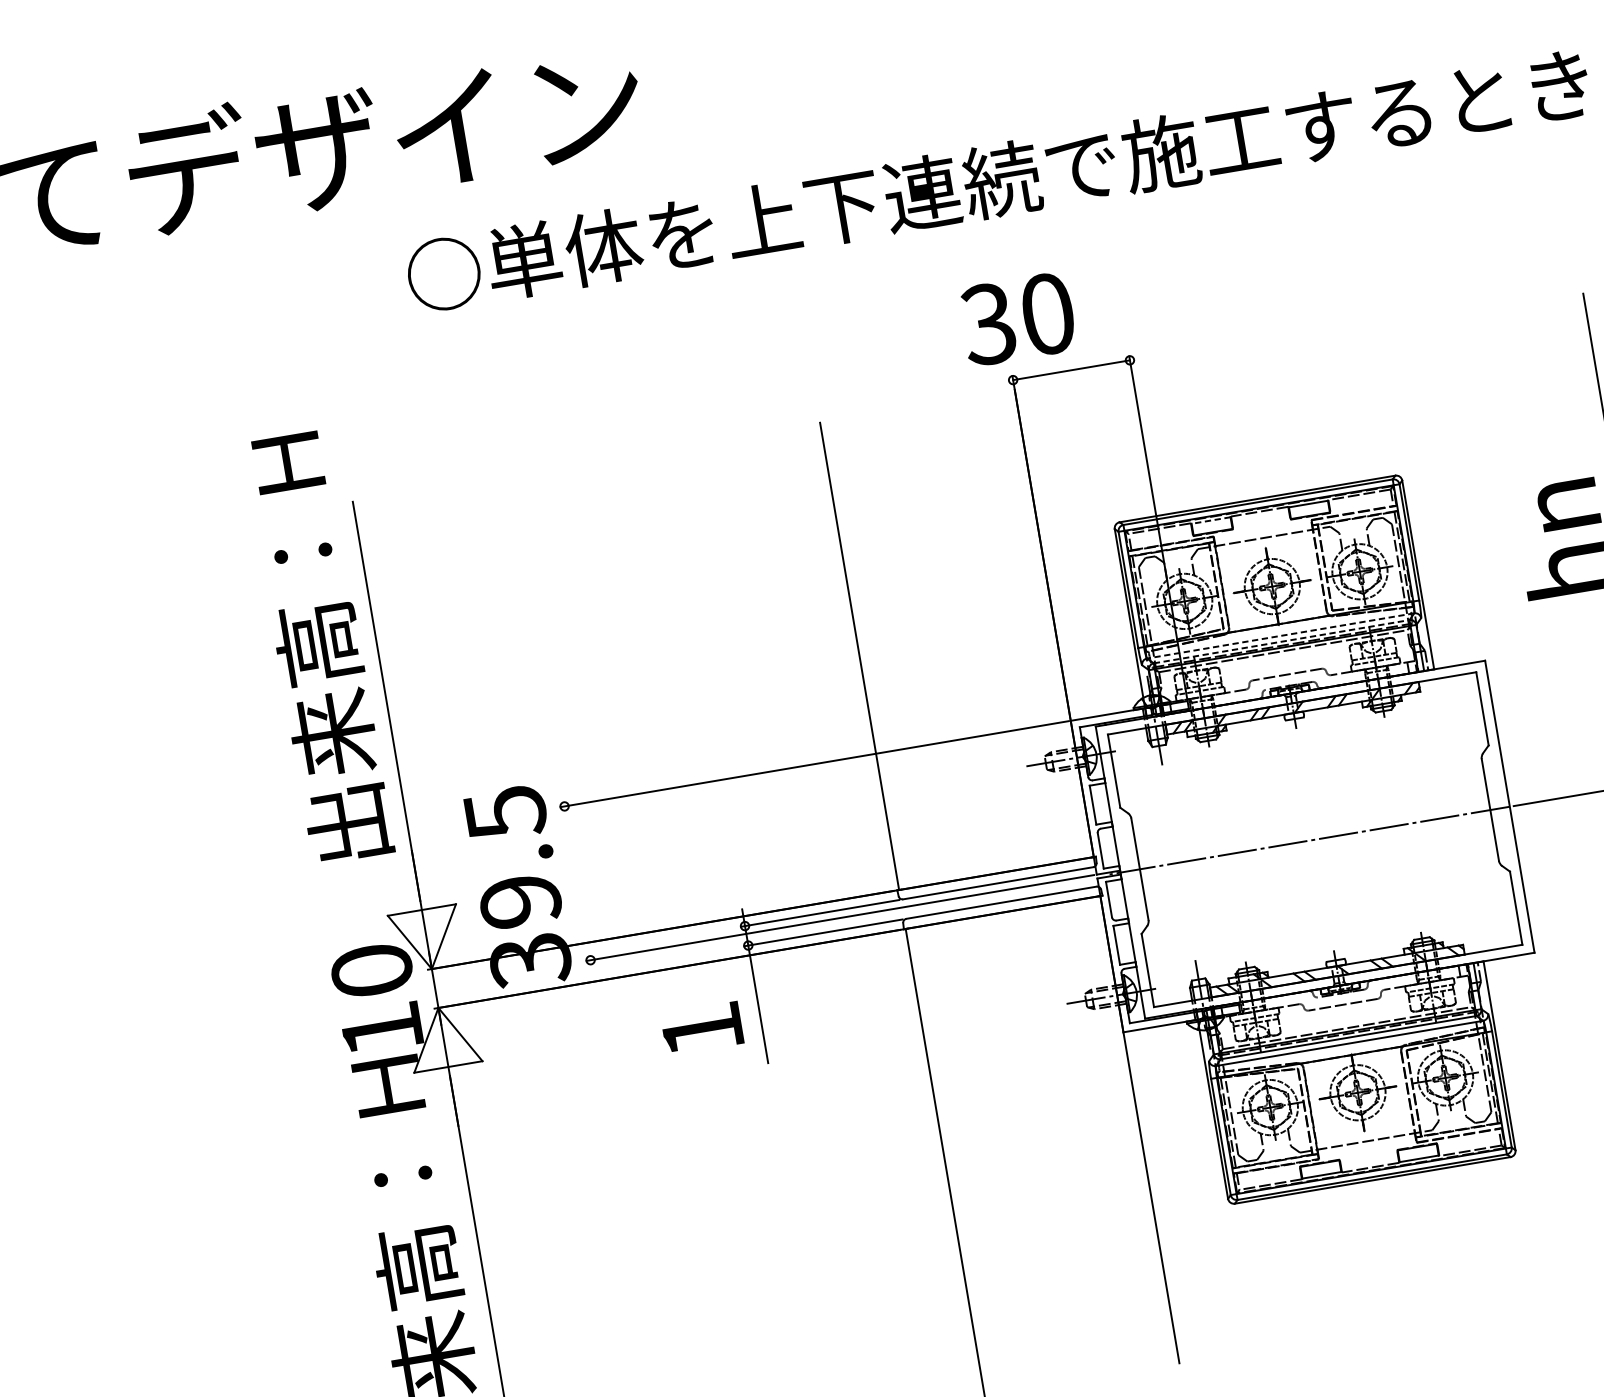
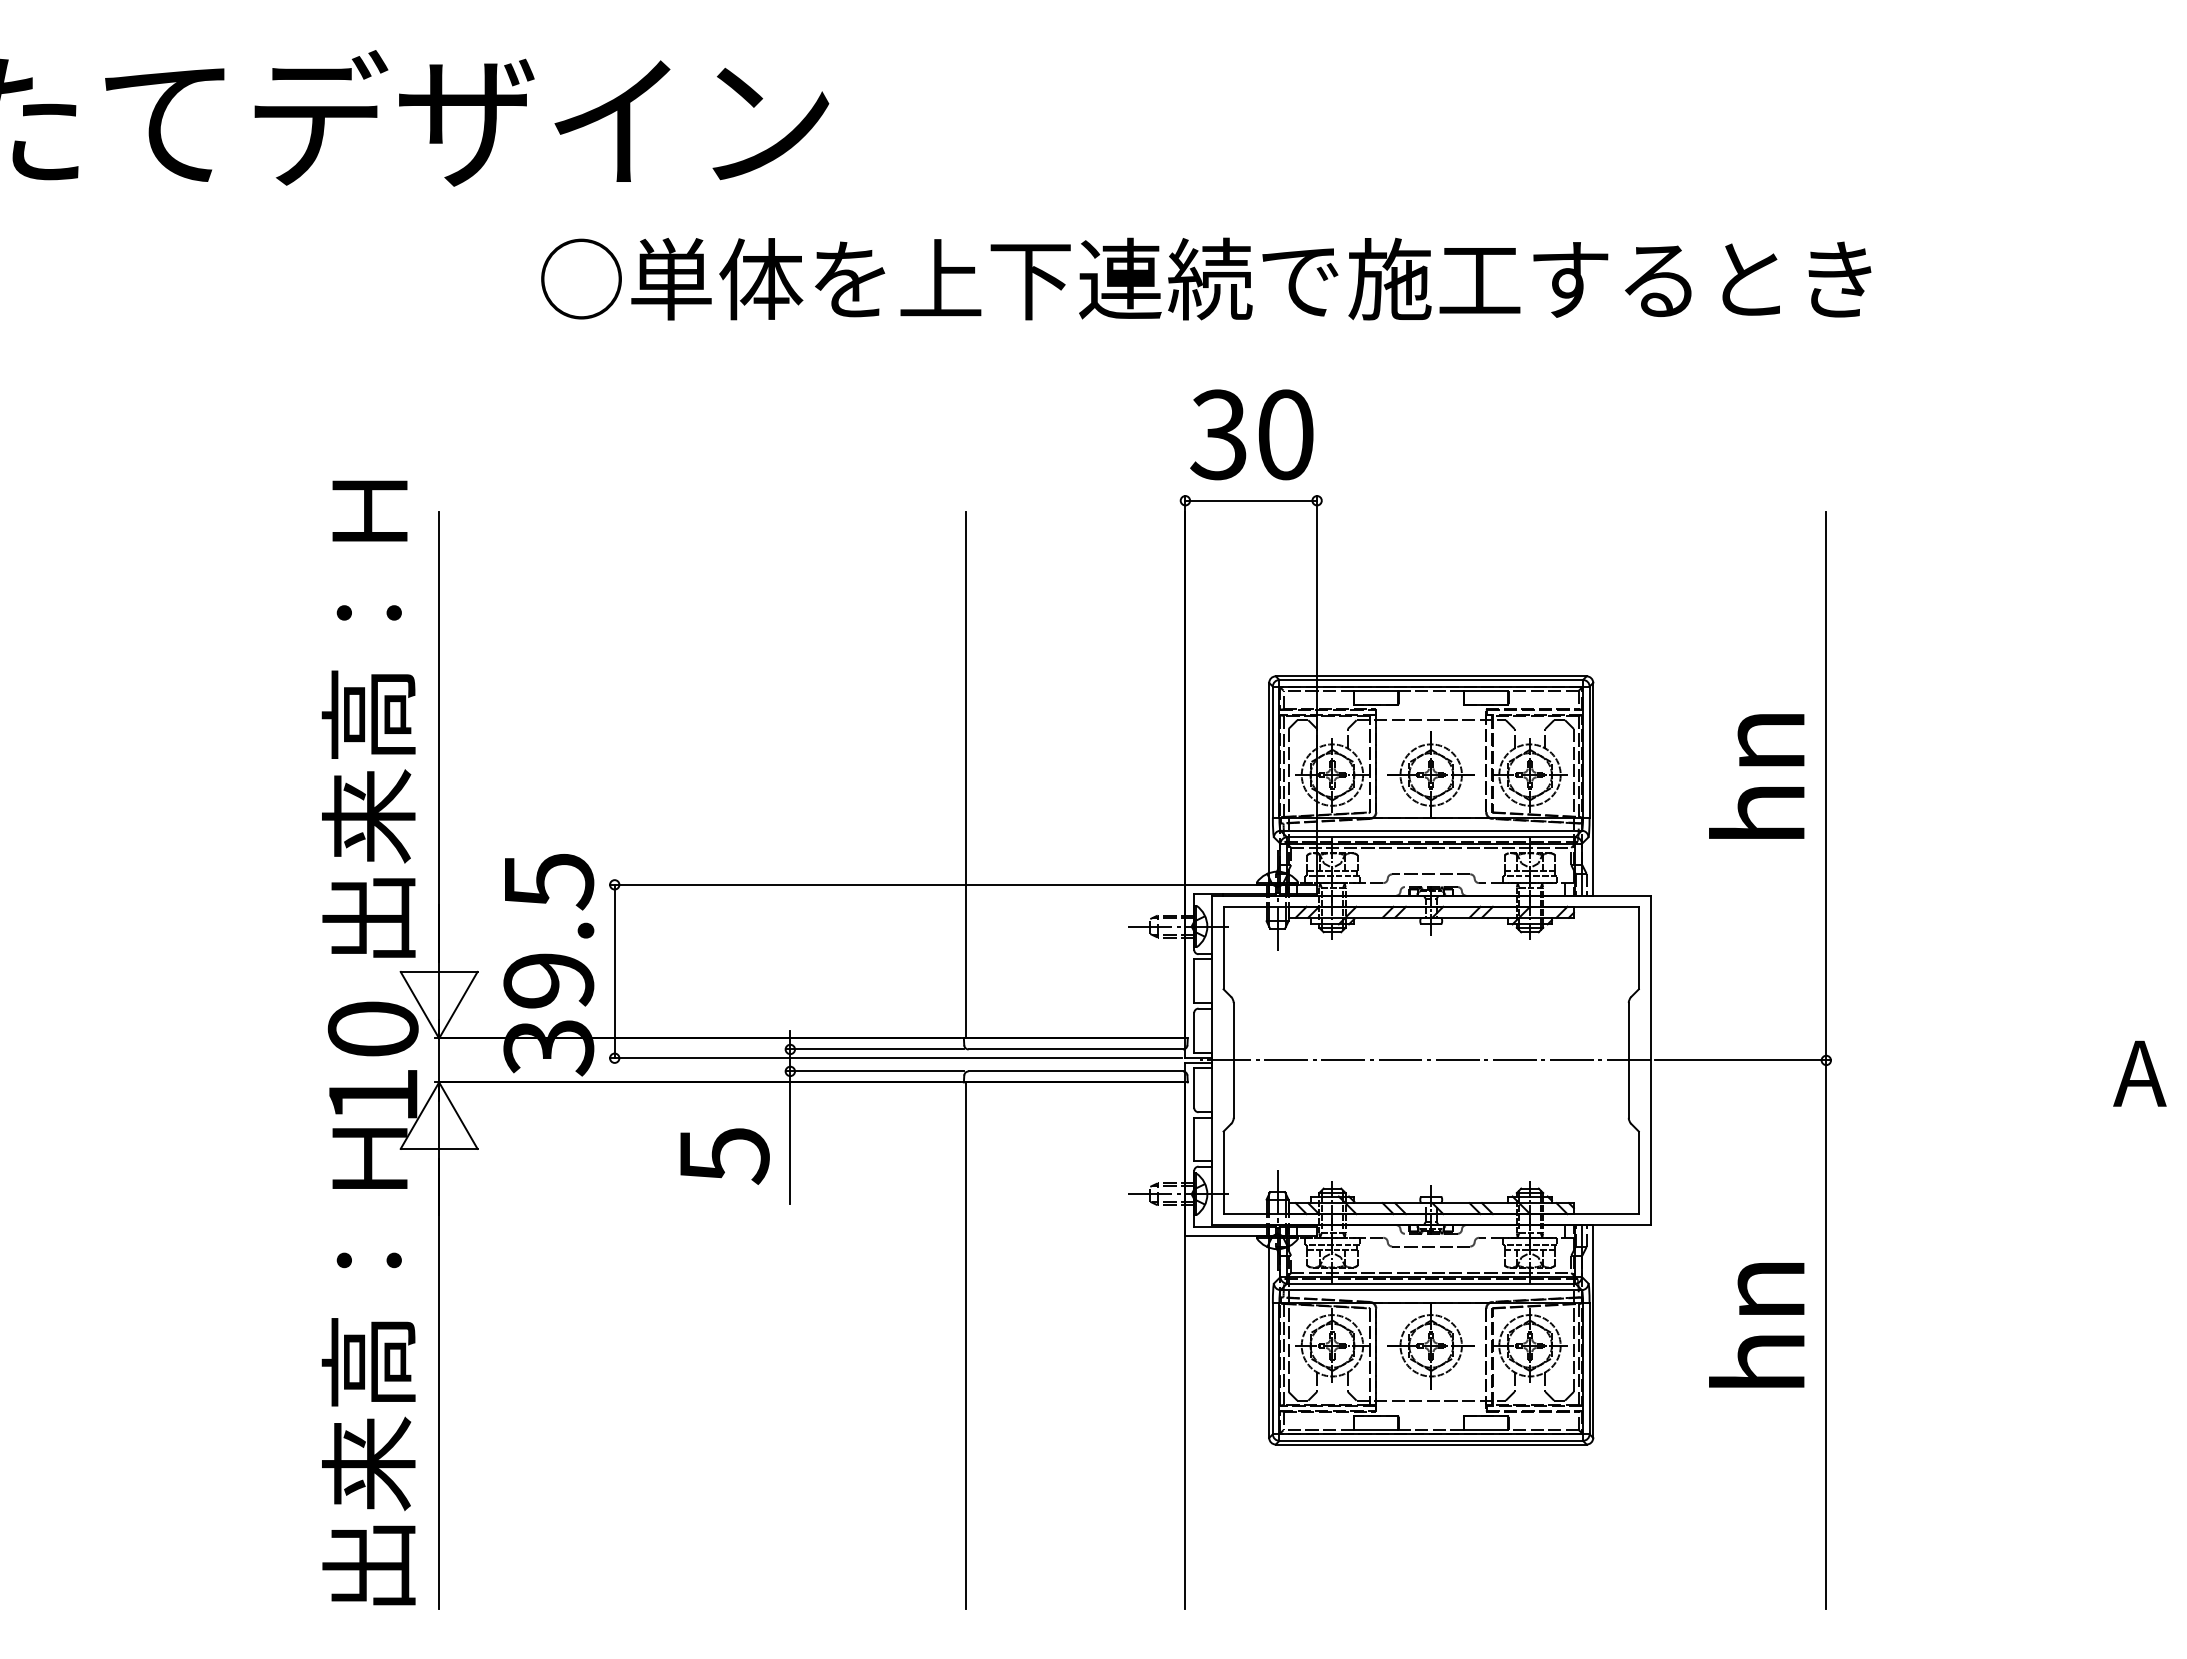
text: (1017, 318) -> (1251, 434), moved
line: (1211, 520) -> (1376, 691), dashed -> solid
line: (1280, 635) -> (1431, 830), dashed -> solid
line: (1281, 641) -> (1431, 837), dashed -> solid
text: (318, 647) -> (368, 718), moved
line: (577, 883) -> (614, 971), added
text: (702, 1030) -> (724, 1156), 1 -> 5

